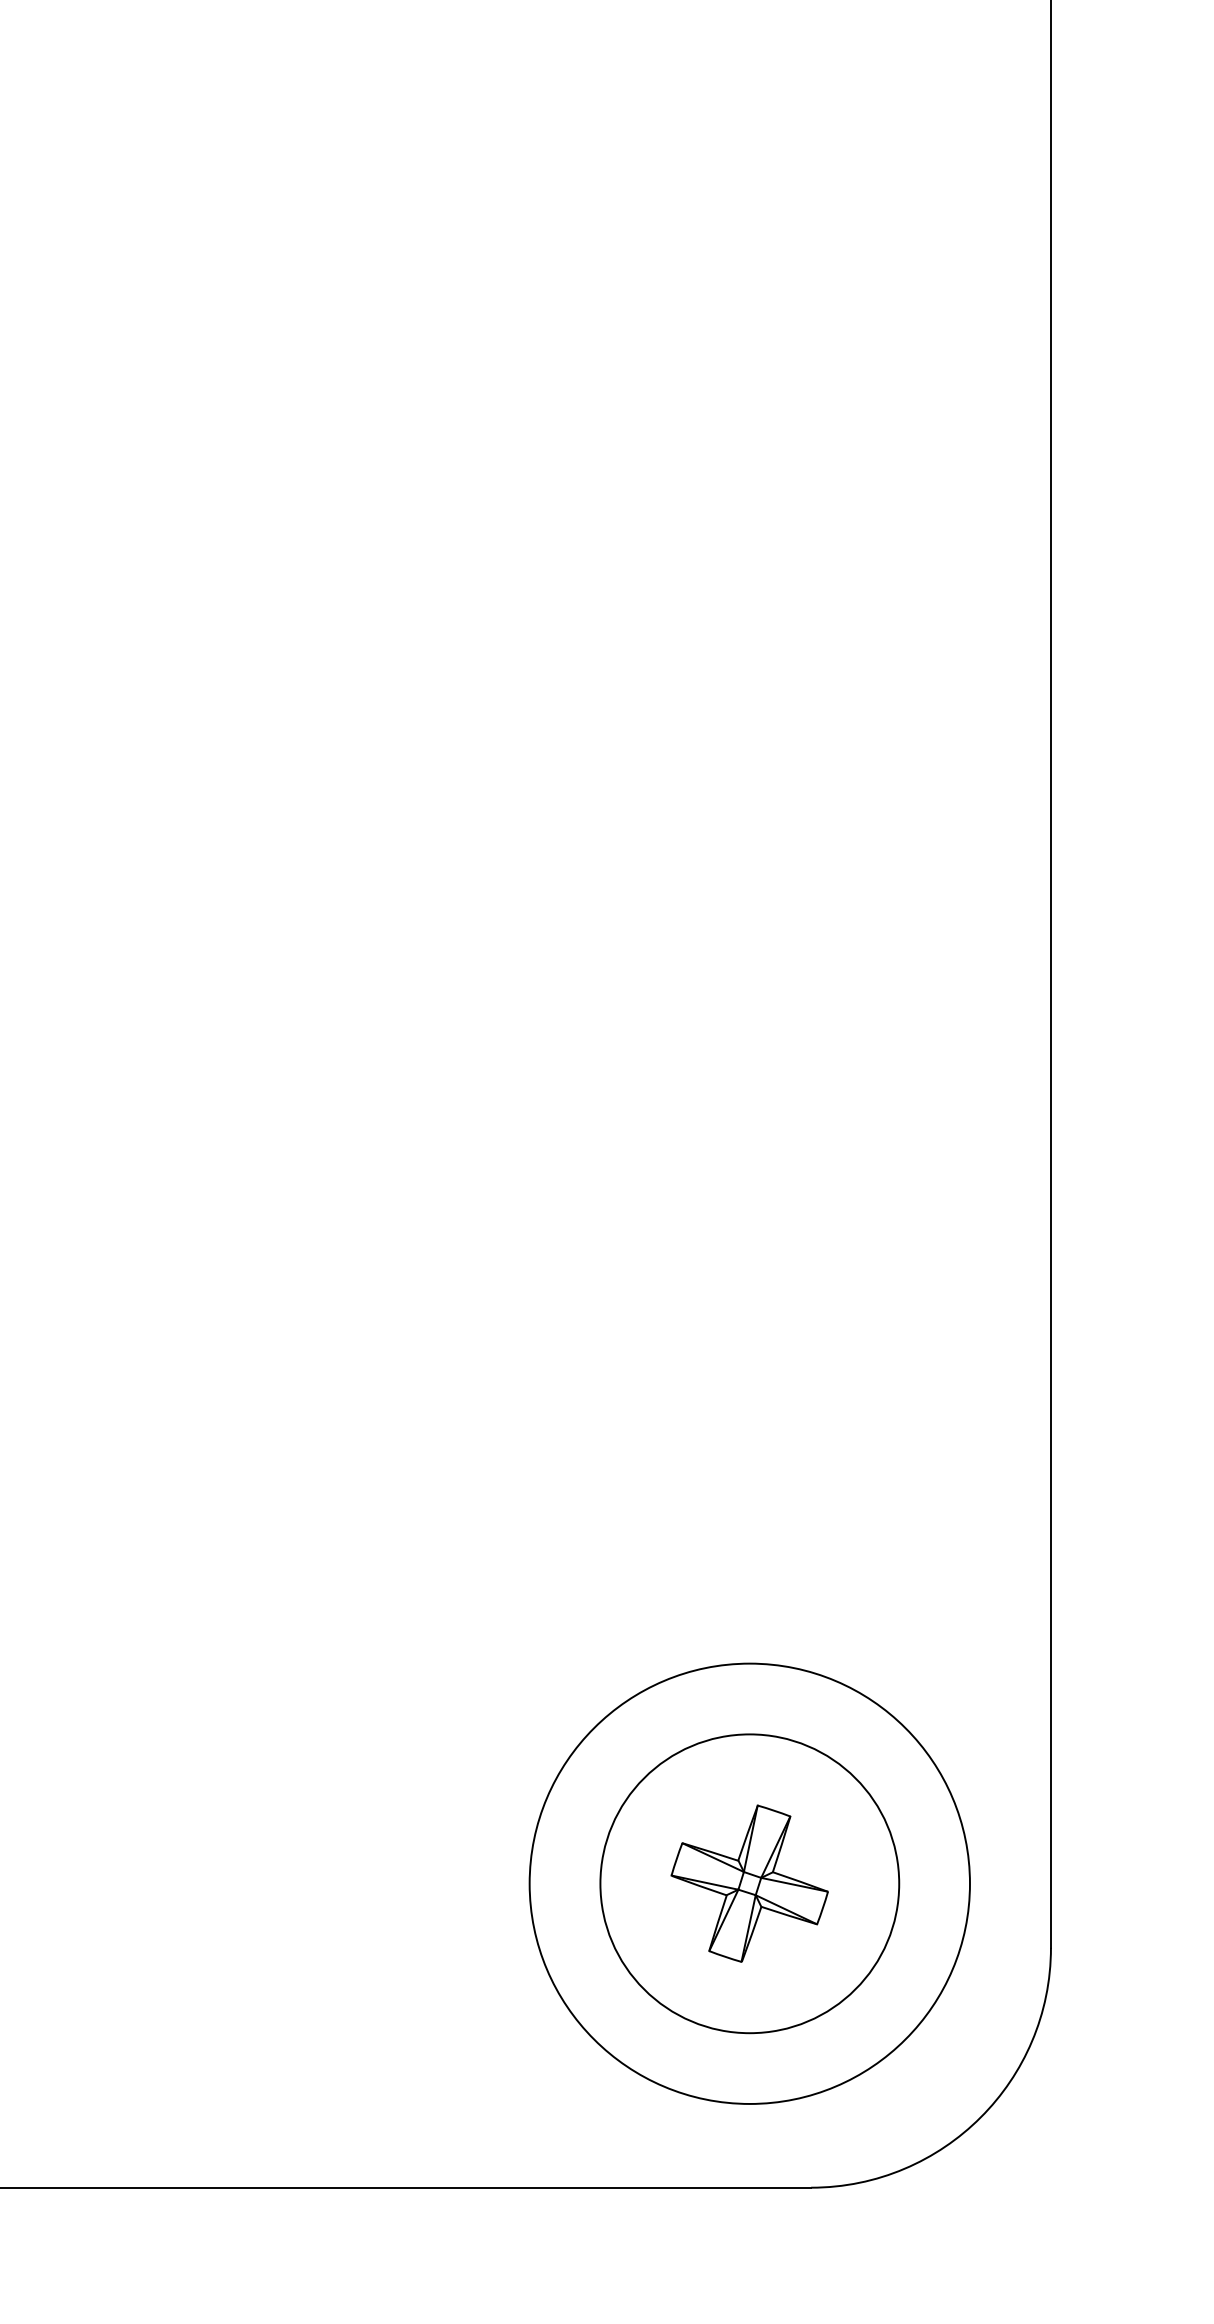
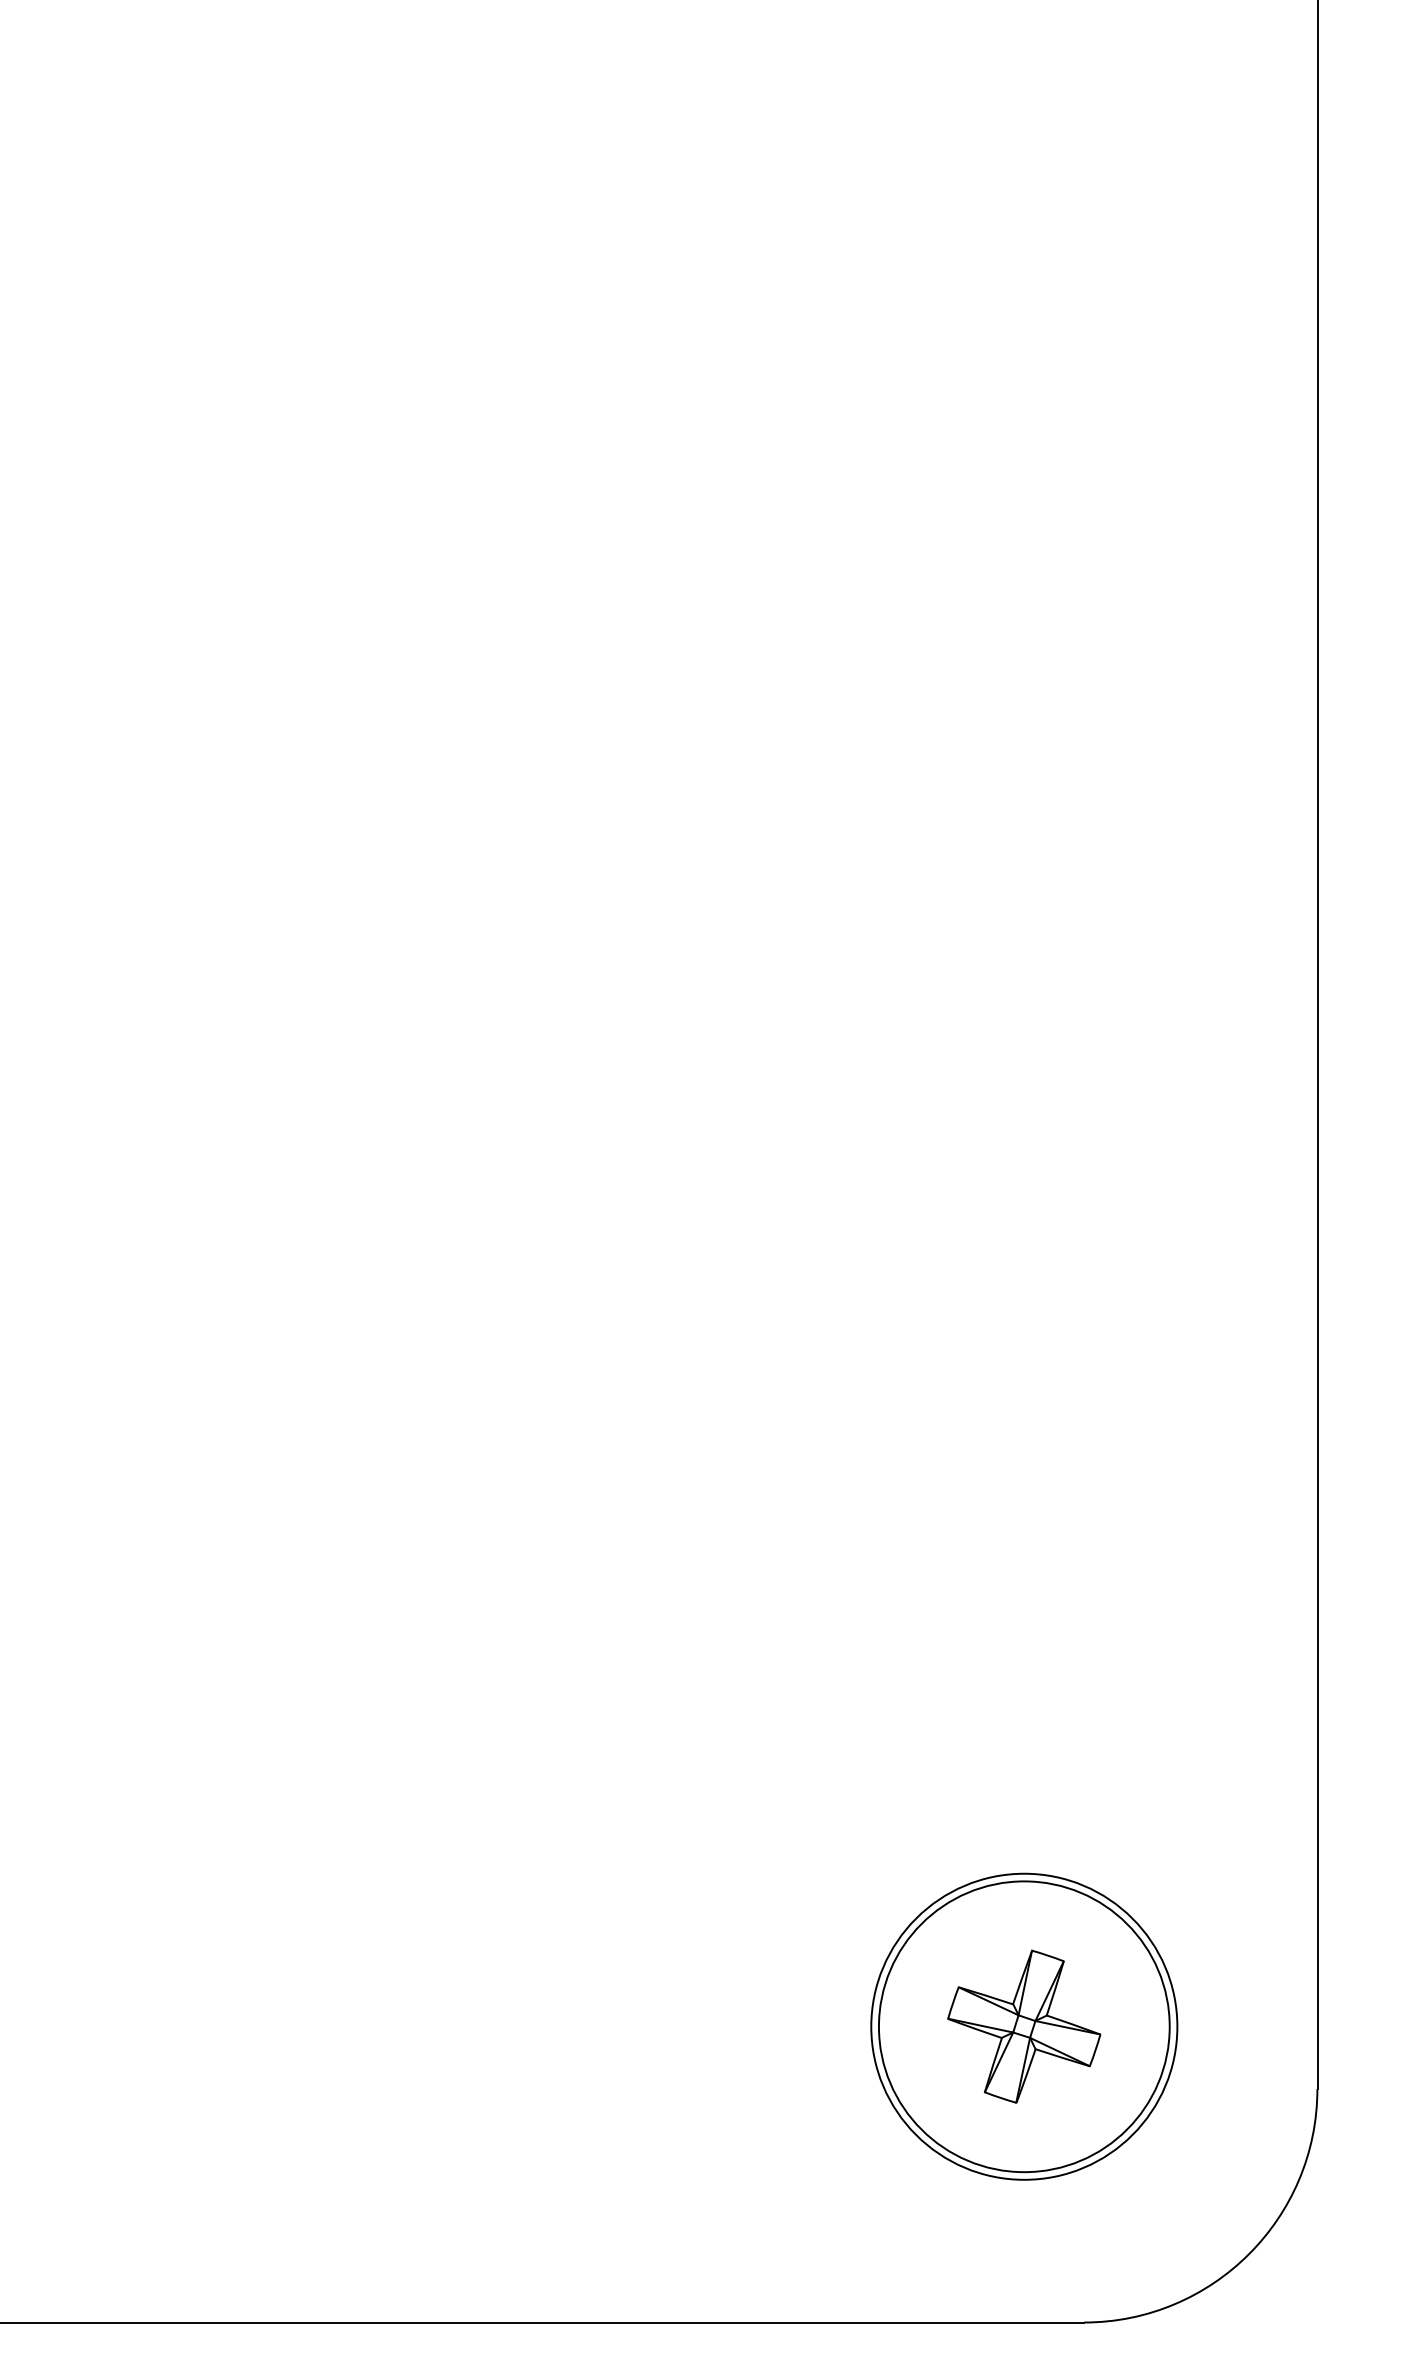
circle: (749, 1883) -> (1024, 2026), size x0.71

